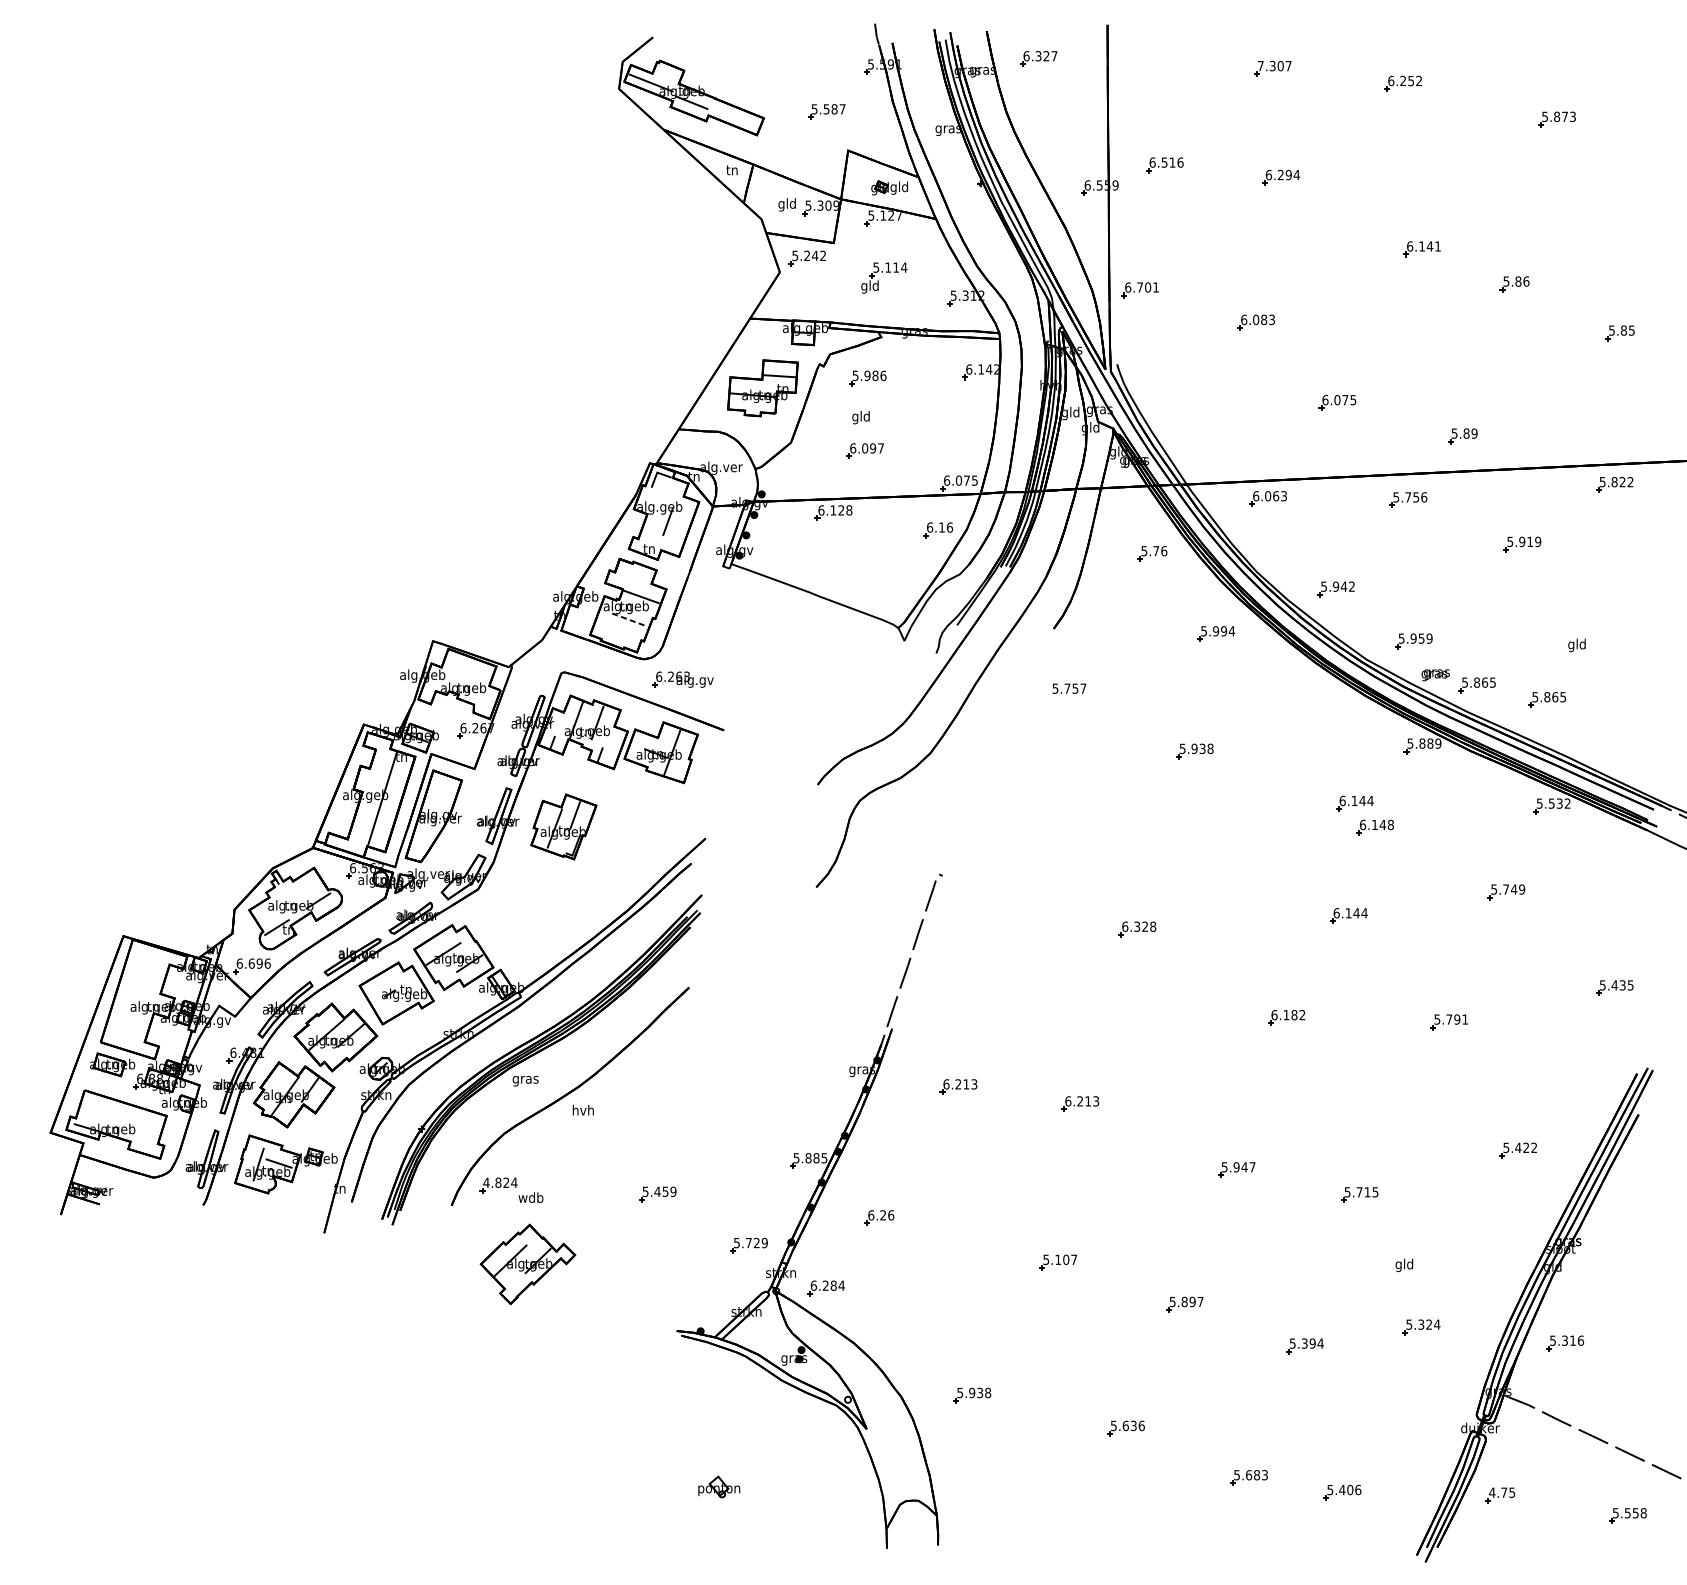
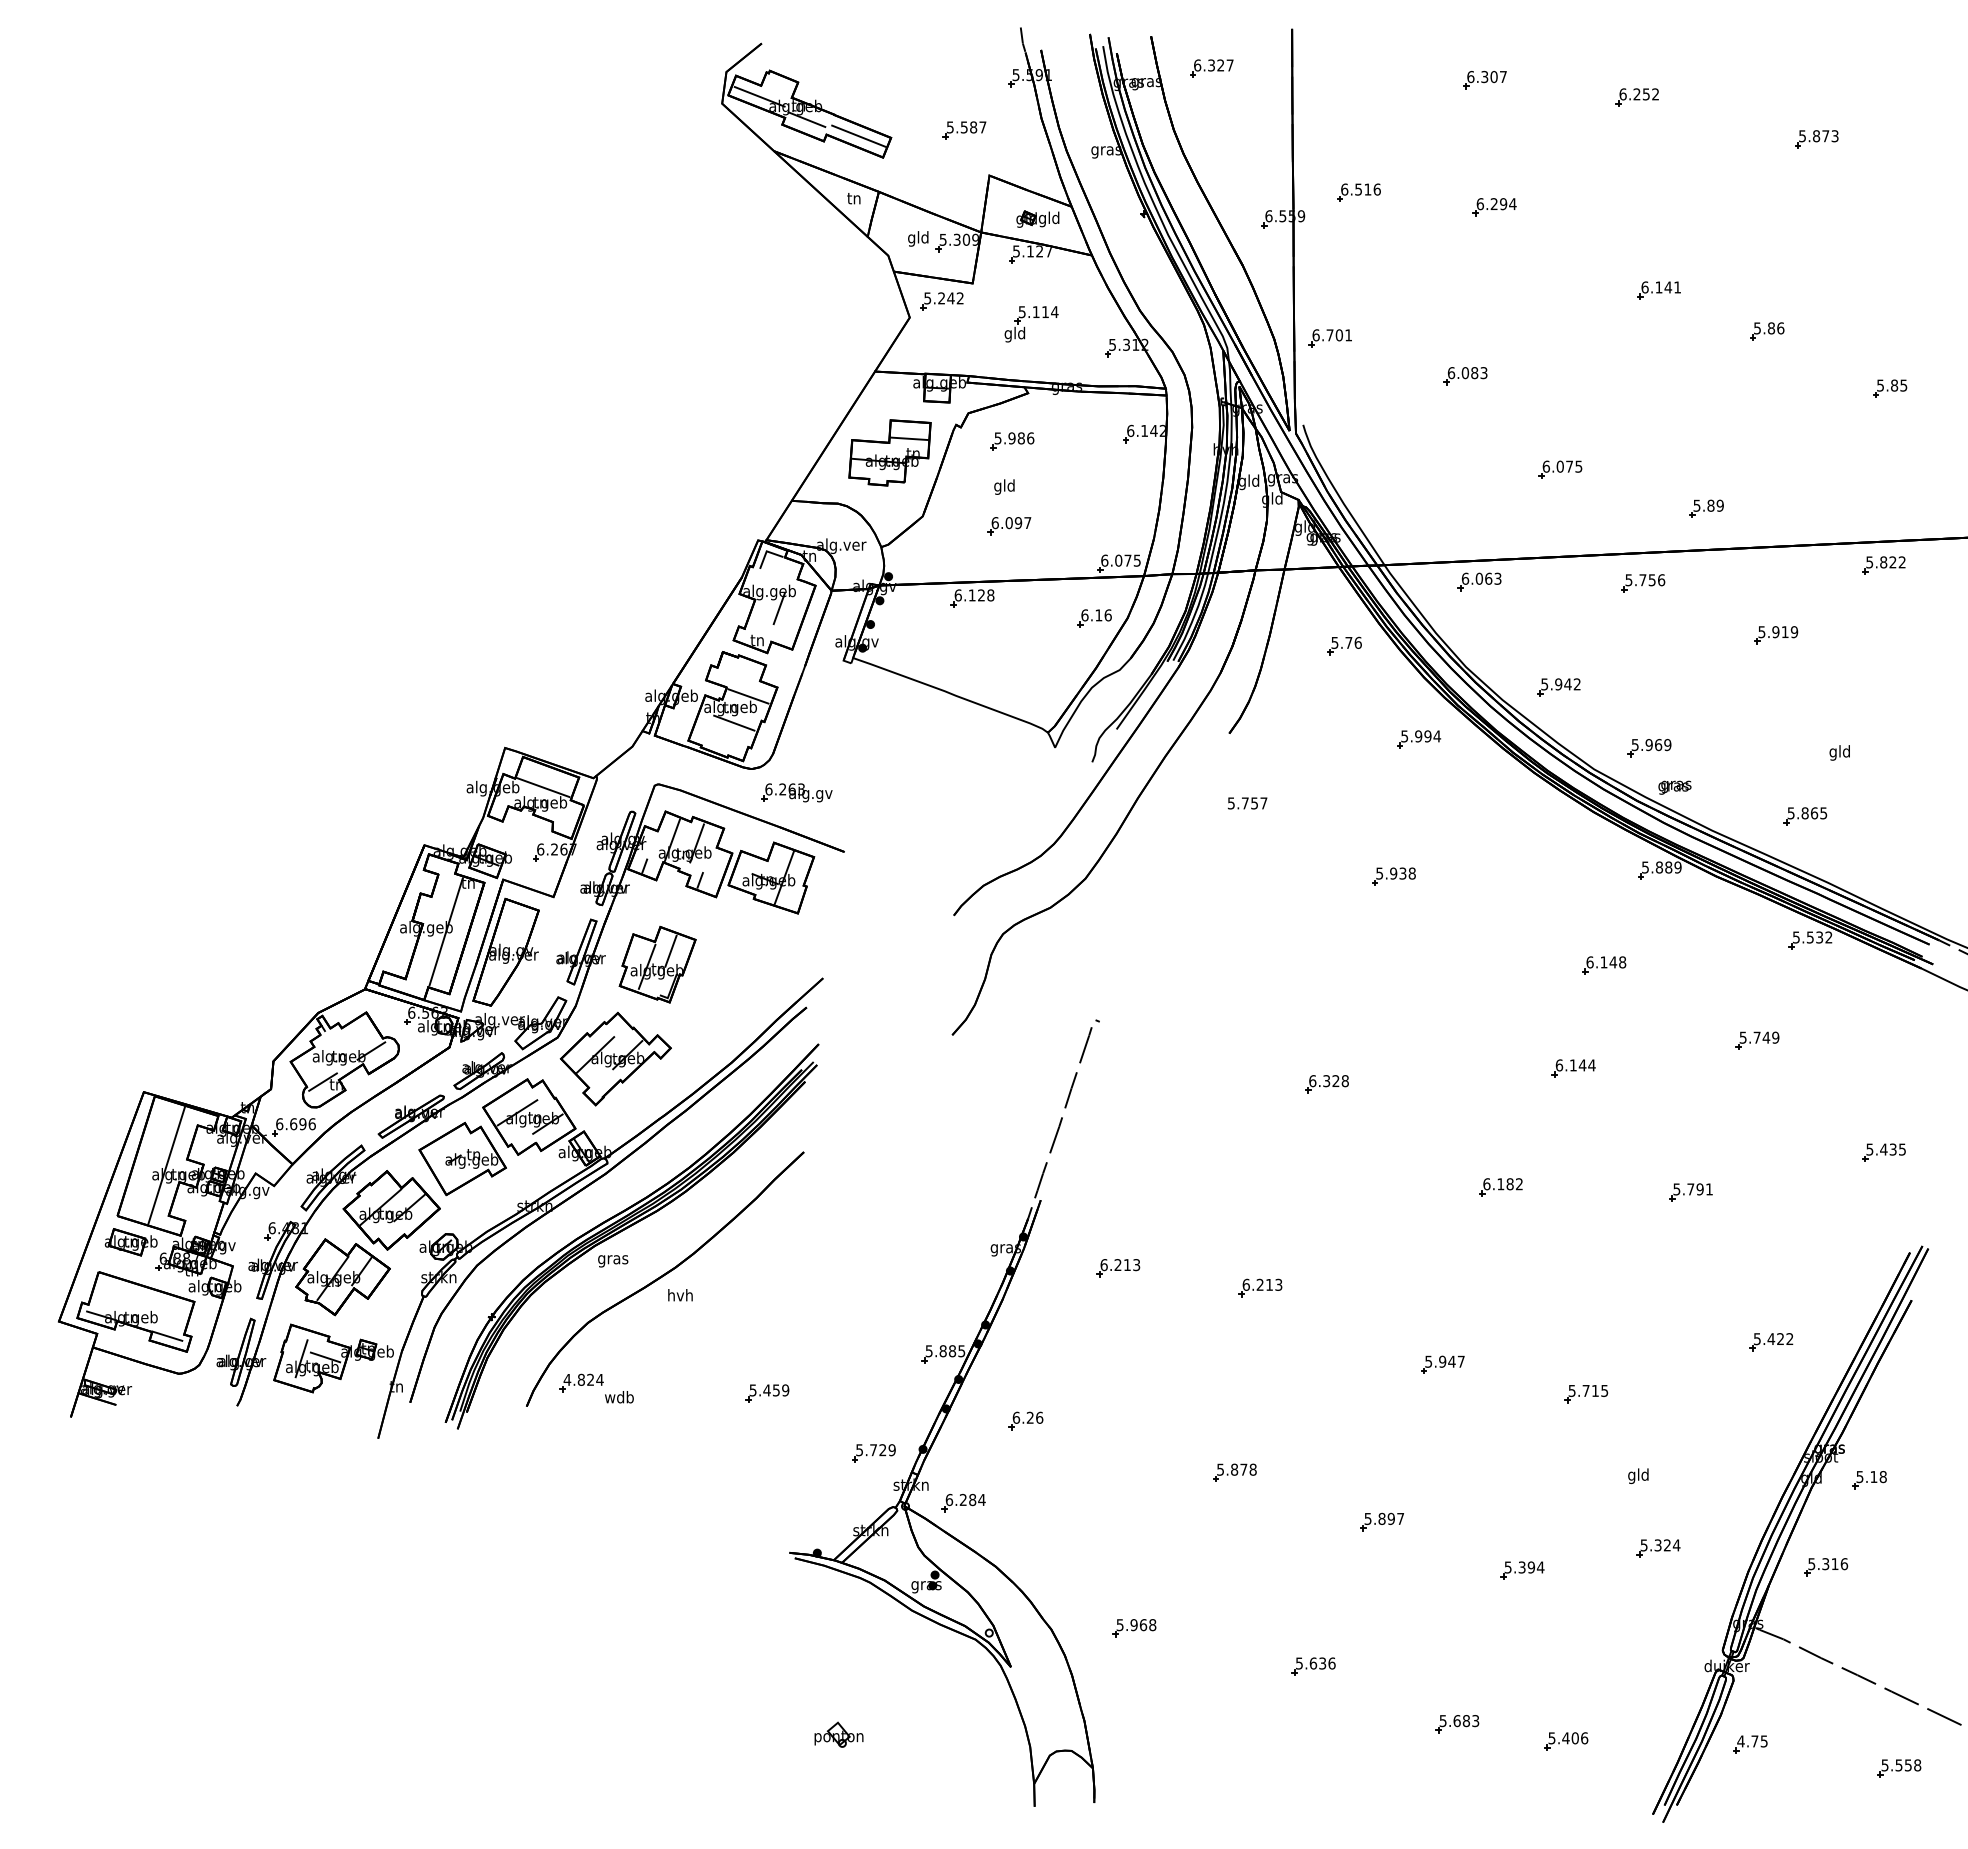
text: (1260, 65) -> (1470, 76), 7.307 -> 6.307
line: (736, 117) -> (859, 136), added
line: (629, 620) -> (734, 723), dashed -> solid
text: (1421, 638) -> (1658, 744), 5.959 -> 5.969
line: (465, 675) -> (542, 787), added
part: (1477, 685) -> (1723, 799), removed
part: (1354, 803) -> (1580, 937), removed
line: (142, 999) -> (166, 1165), added
line: (143, 1144) -> (167, 1335), added
text: (1065, 1259) -> (1243, 1469), 5.107 -> 5.878
part: (527, 1263) -> (615, 1058), moved
part: (1602, 1269) -> (1869, 1480), added
text: (980, 1393) -> (1143, 1625), 5.938 -> 5.968

